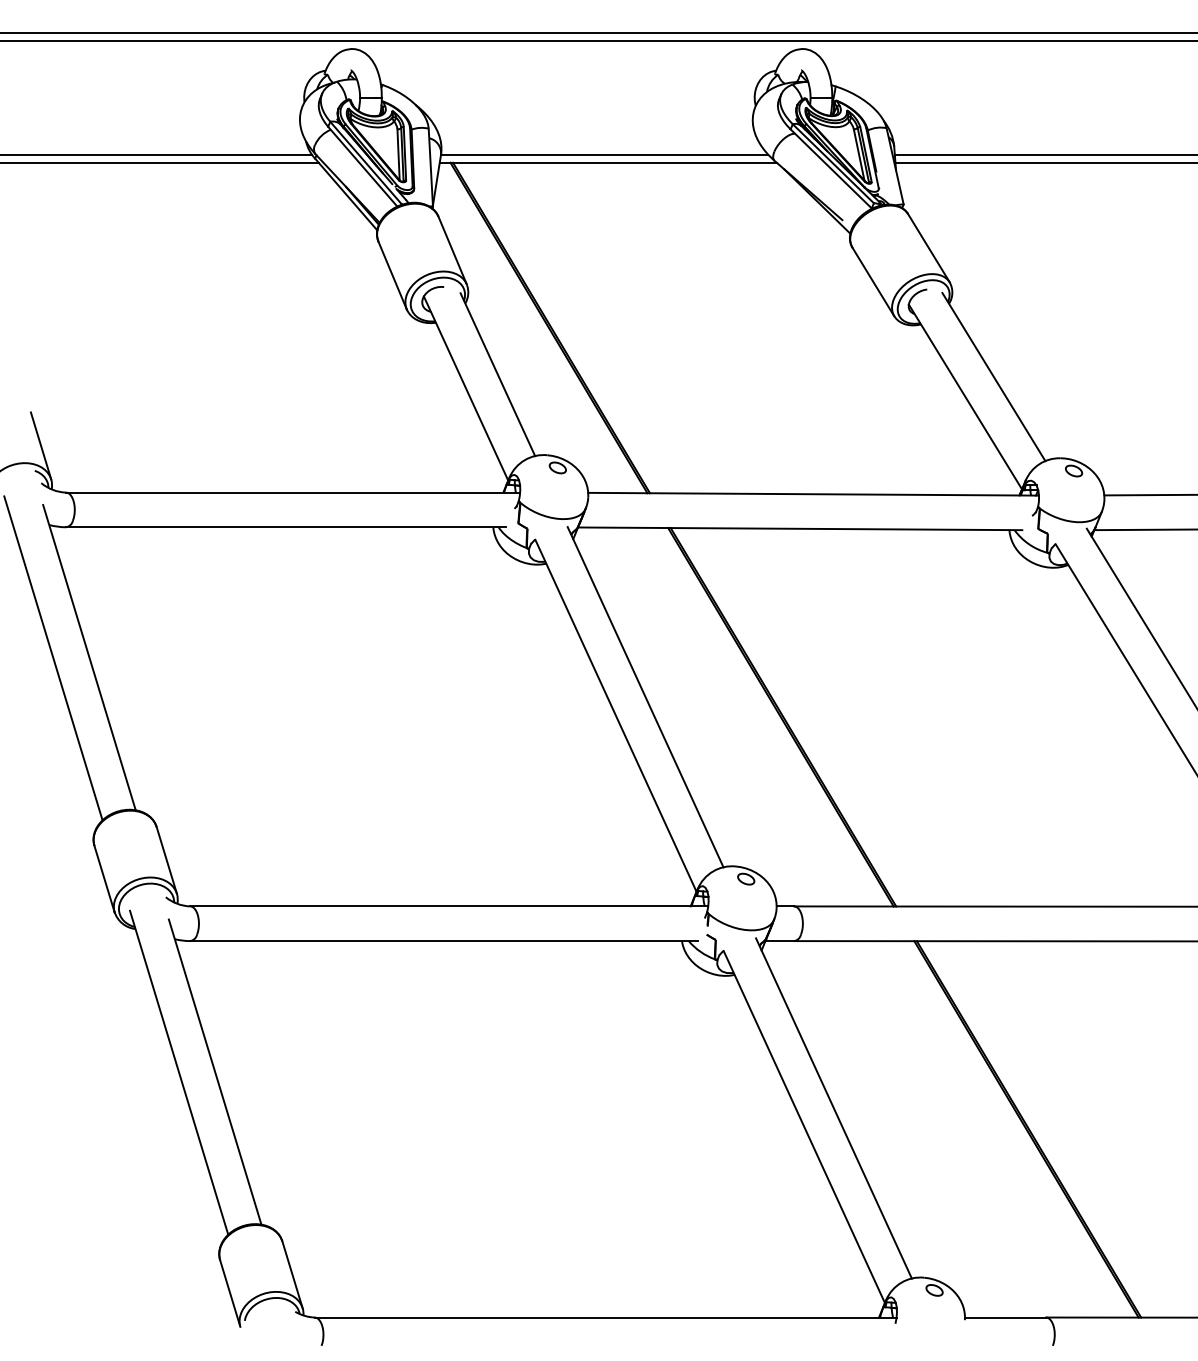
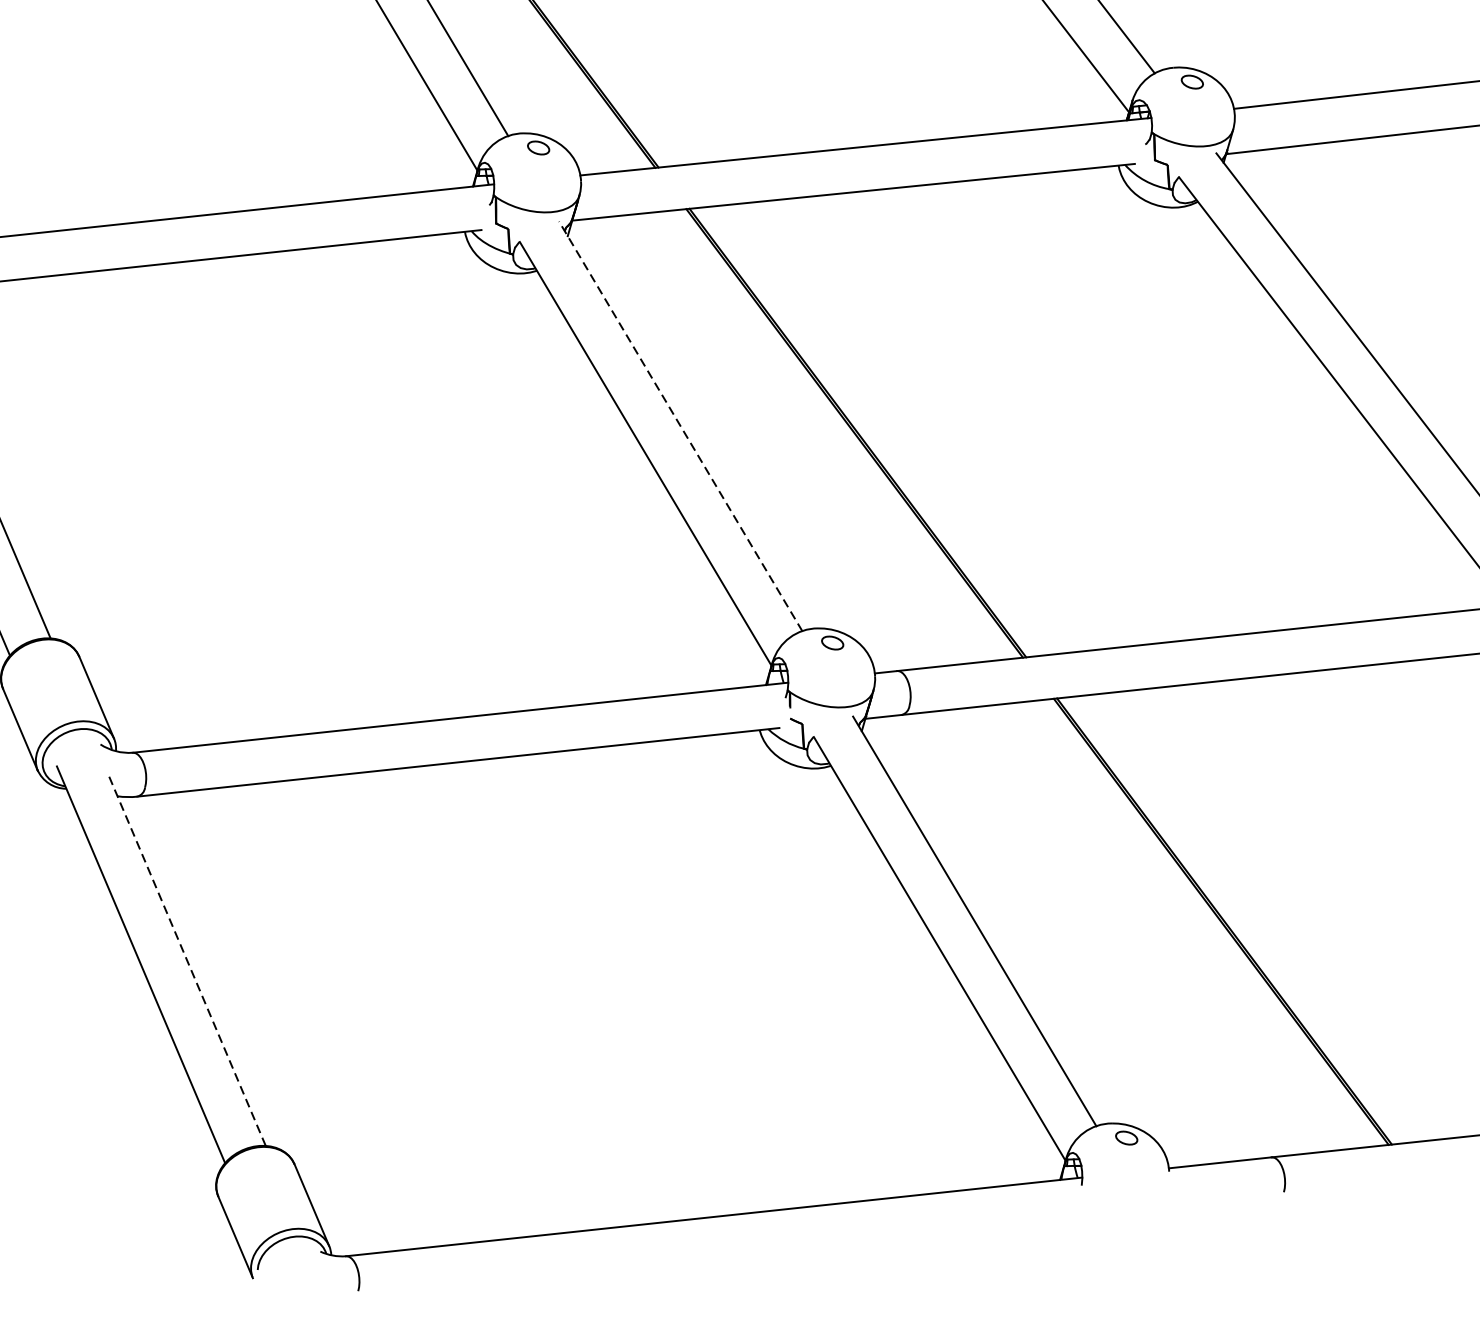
line: (645, 696) -> (680, 425), solid -> dashed
line: (215, 1071) -> (186, 958), solid -> dashed

